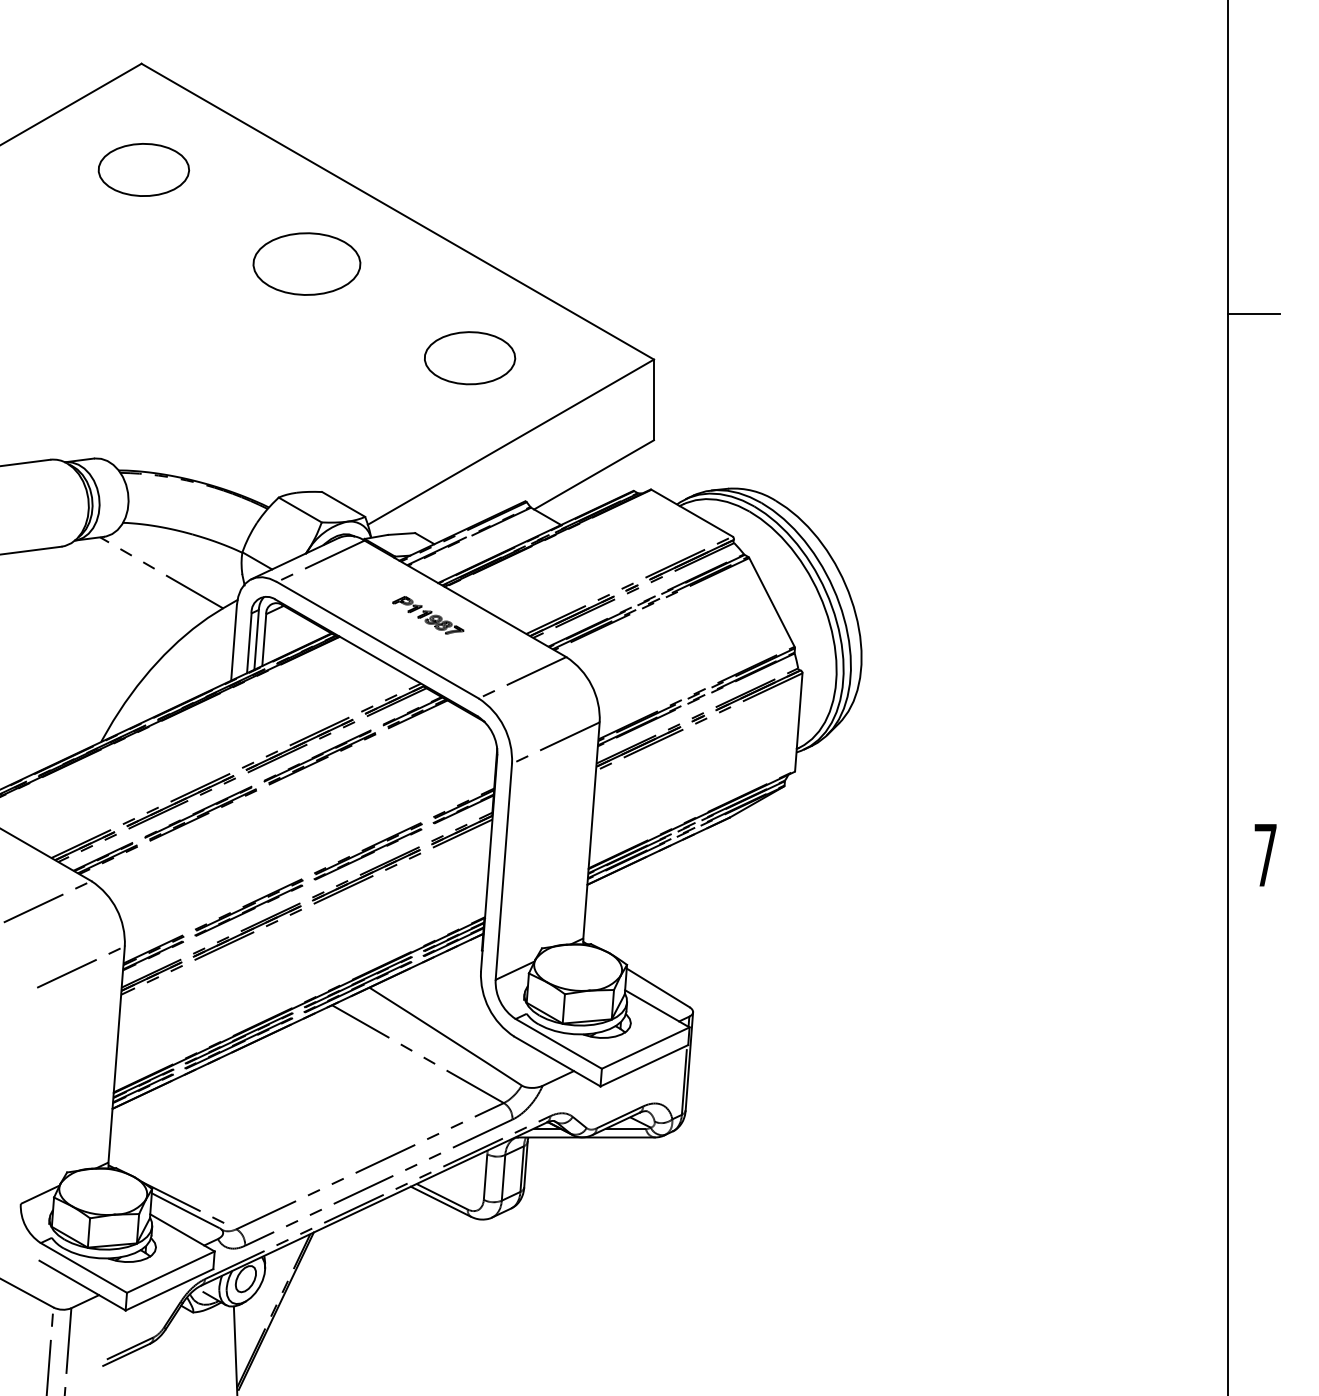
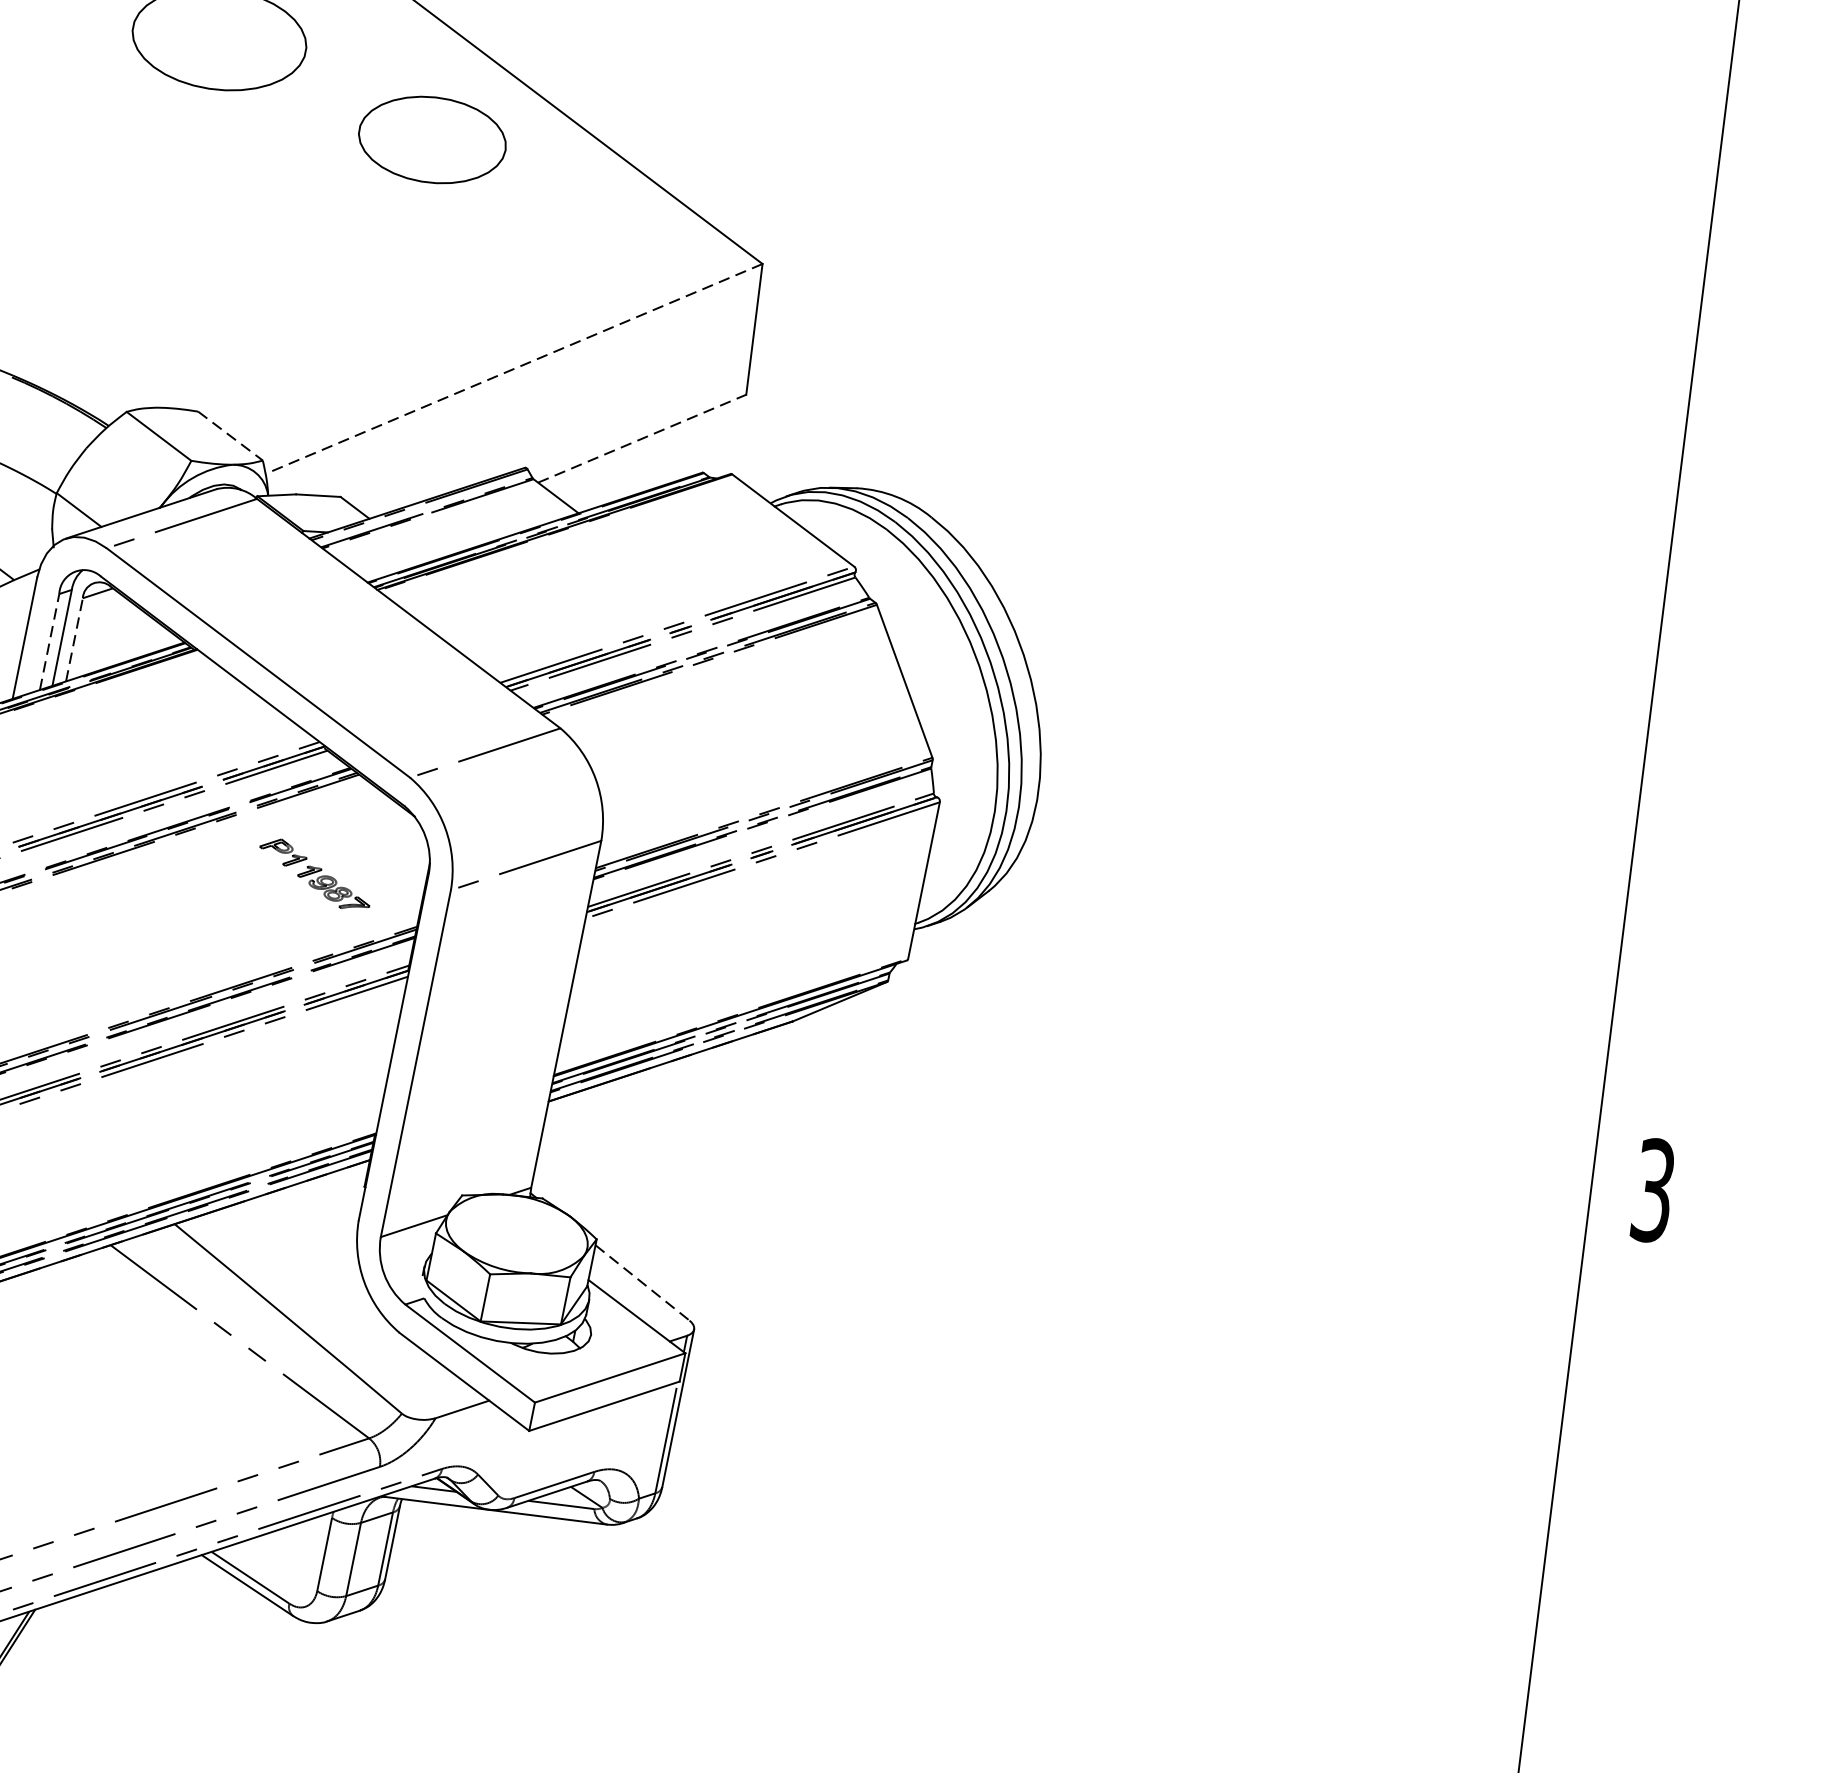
line: (1253, 314) -> (1742, 311), removed
part: (470, 358) -> (433, 140), moved
line: (510, 442) -> (513, 369), solid -> dashed
line: (594, 474) -> (642, 438), solid -> dashed
line: (343, 504) -> (230, 436), solid -> dashed
part: (428, 615) -> (315, 874), moved
line: (264, 640) -> (74, 640), solid -> dashed
line: (249, 643) -> (49, 642), solid -> dashed
text: (1265, 855) -> (1653, 1190), 7 -> 3
line: (658, 987) -> (643, 1282), solid -> dashed

